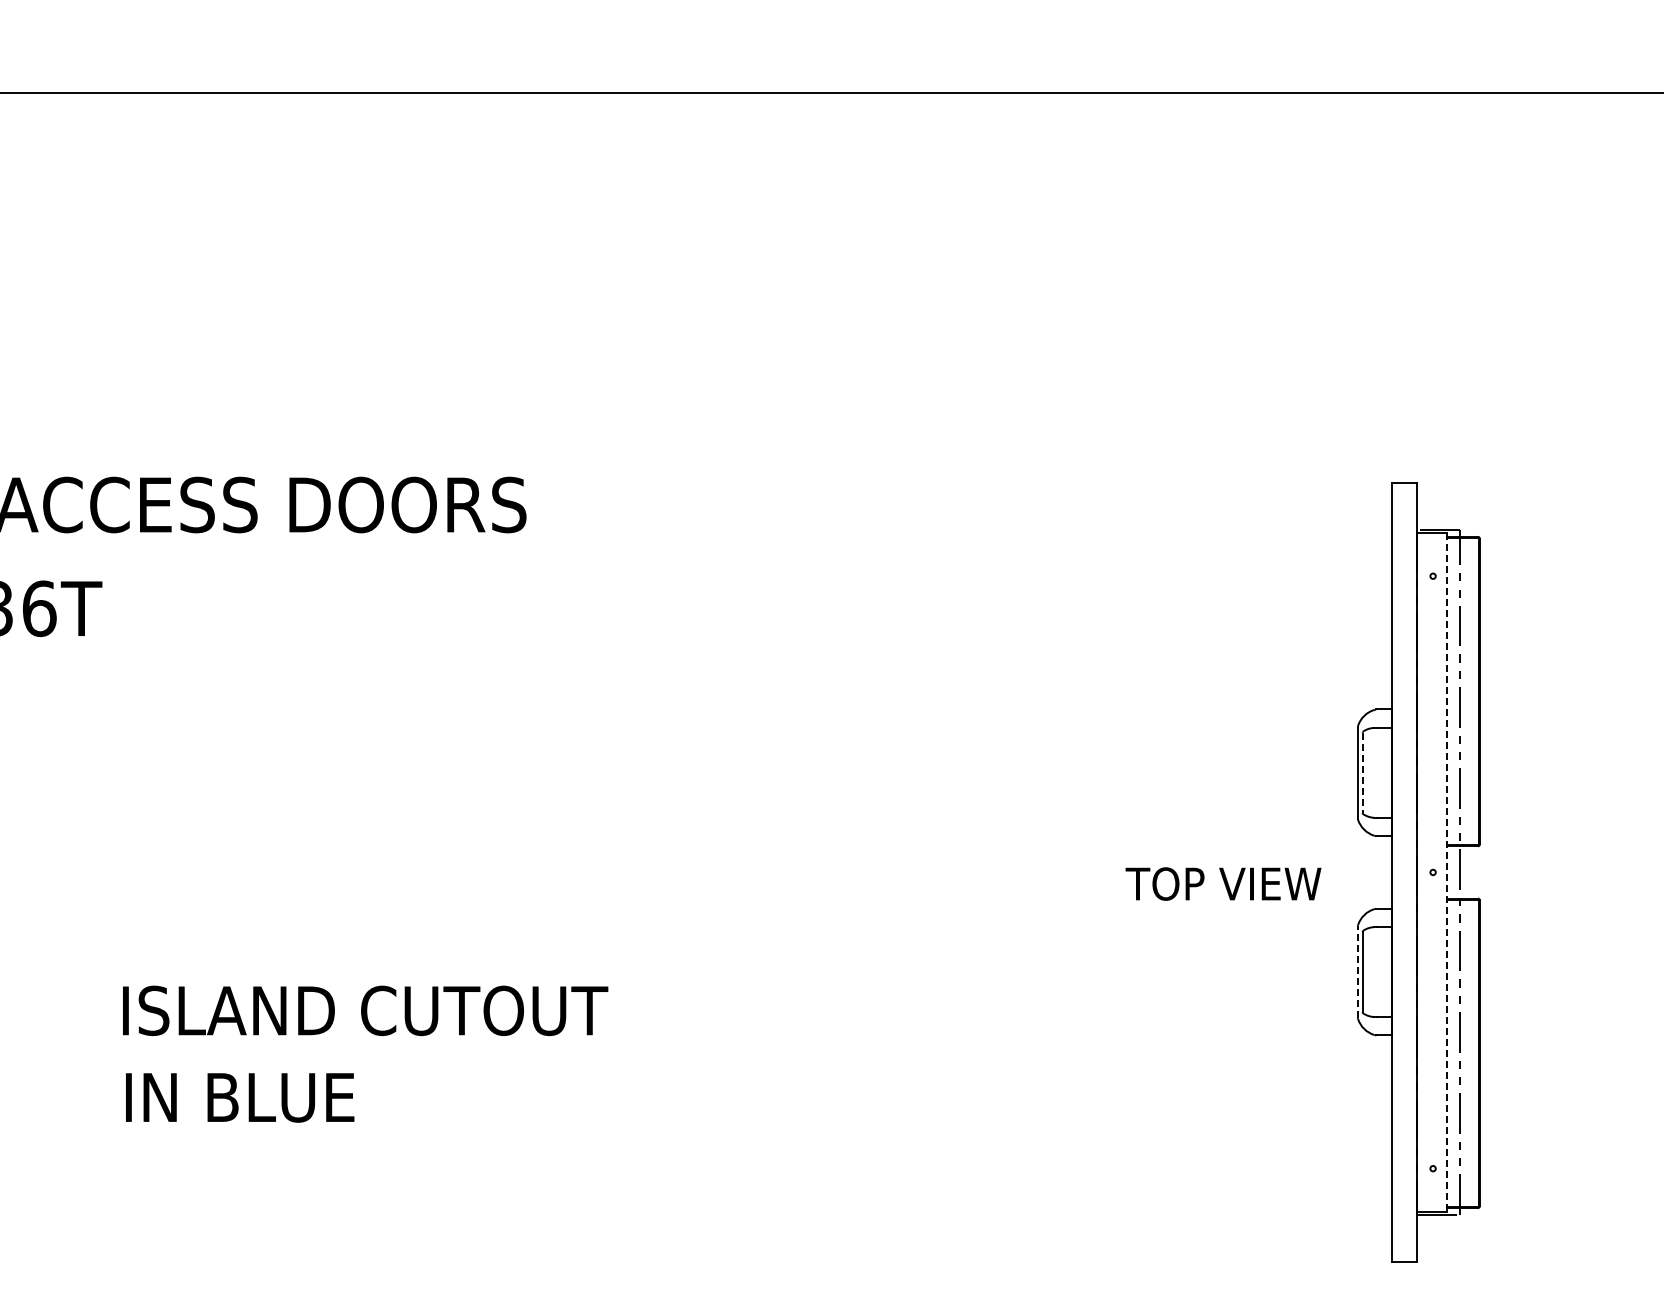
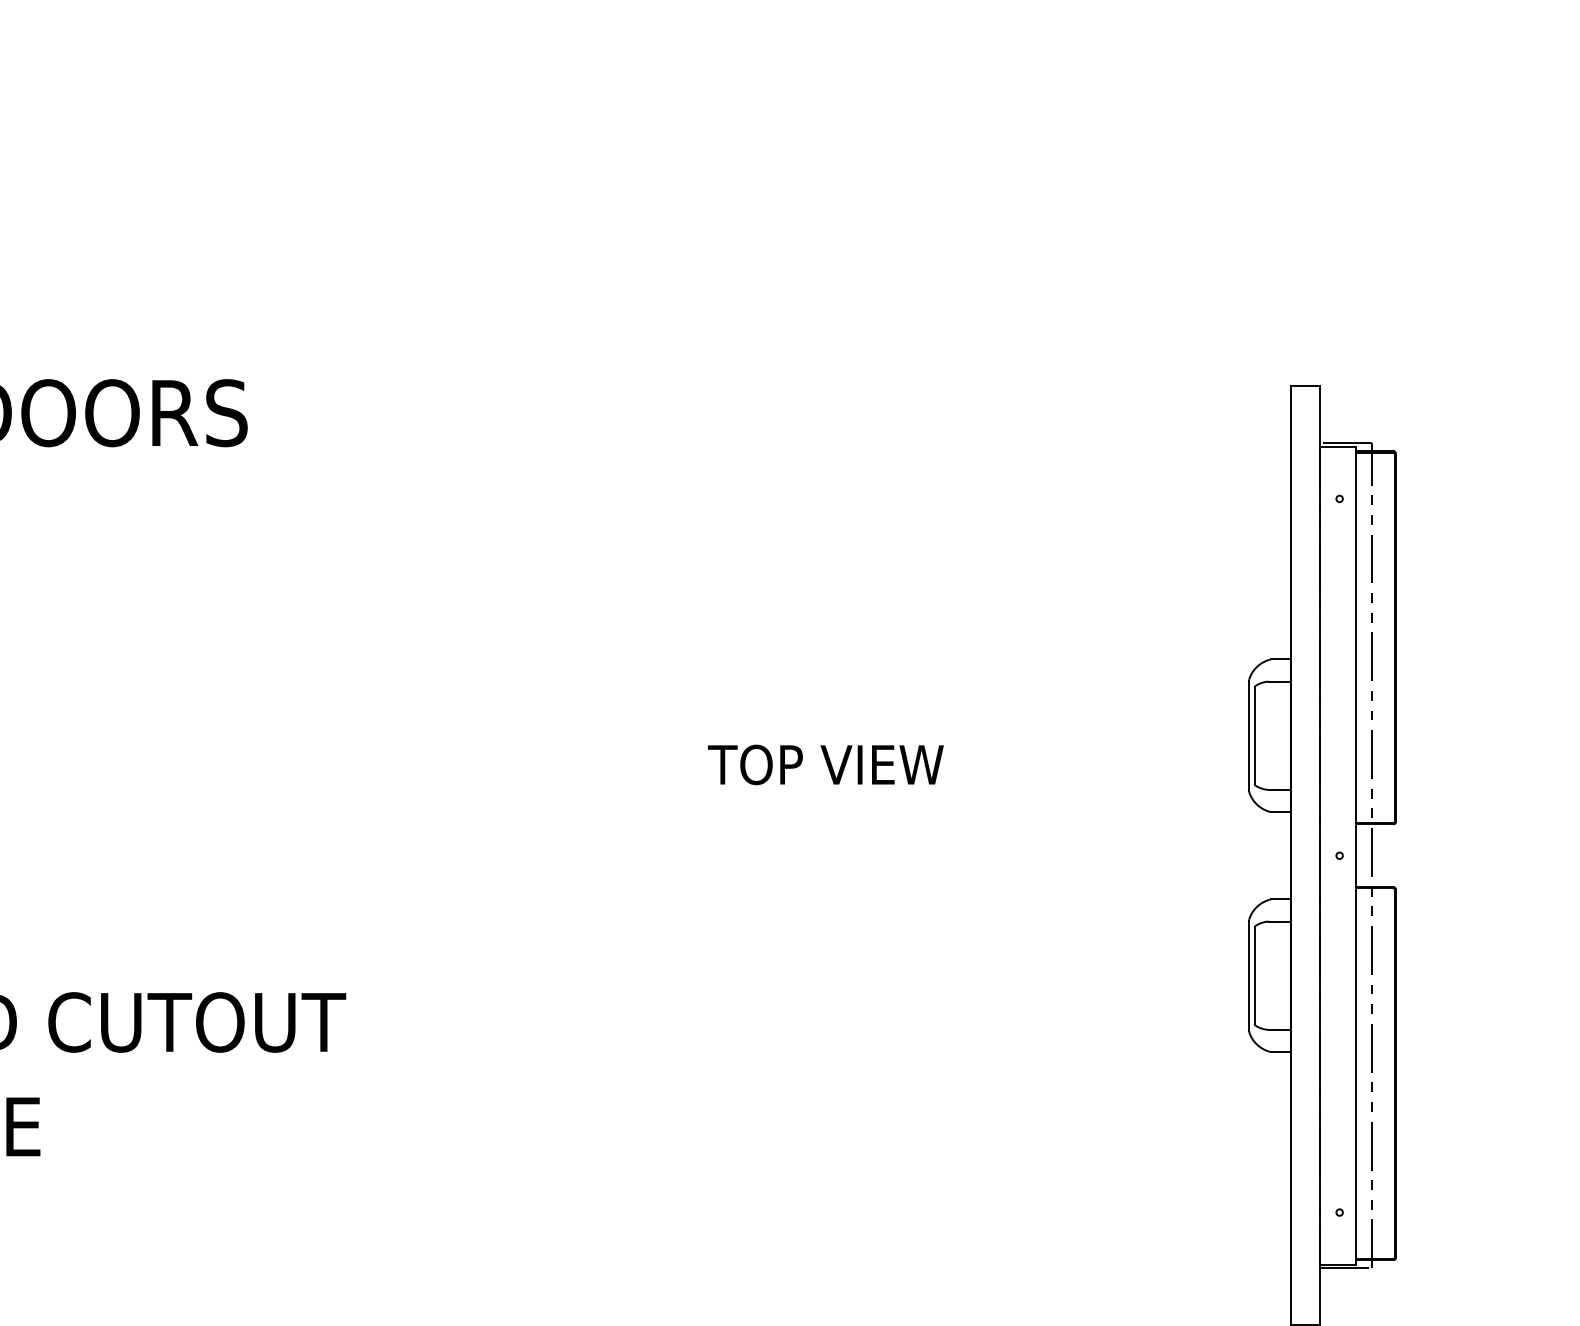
line: (1362, 773) -> (1254, 736), dashed -> solid
line: (1446, 872) -> (1355, 855), dashed -> solid
text: (1223, 883) -> (825, 764), moved
line: (1357, 972) -> (1248, 976), dashed -> solid

